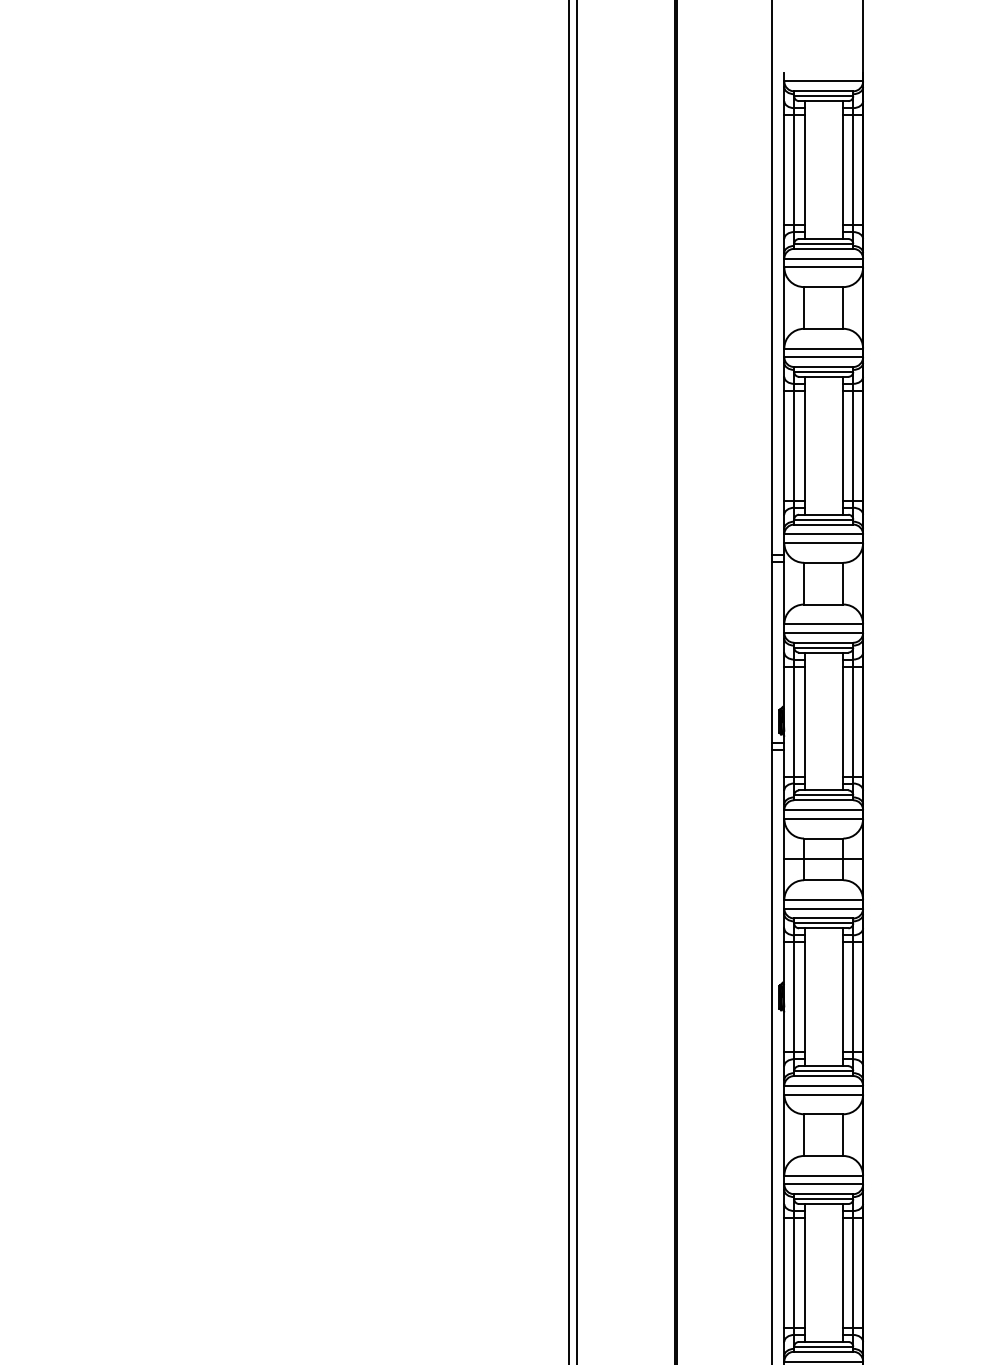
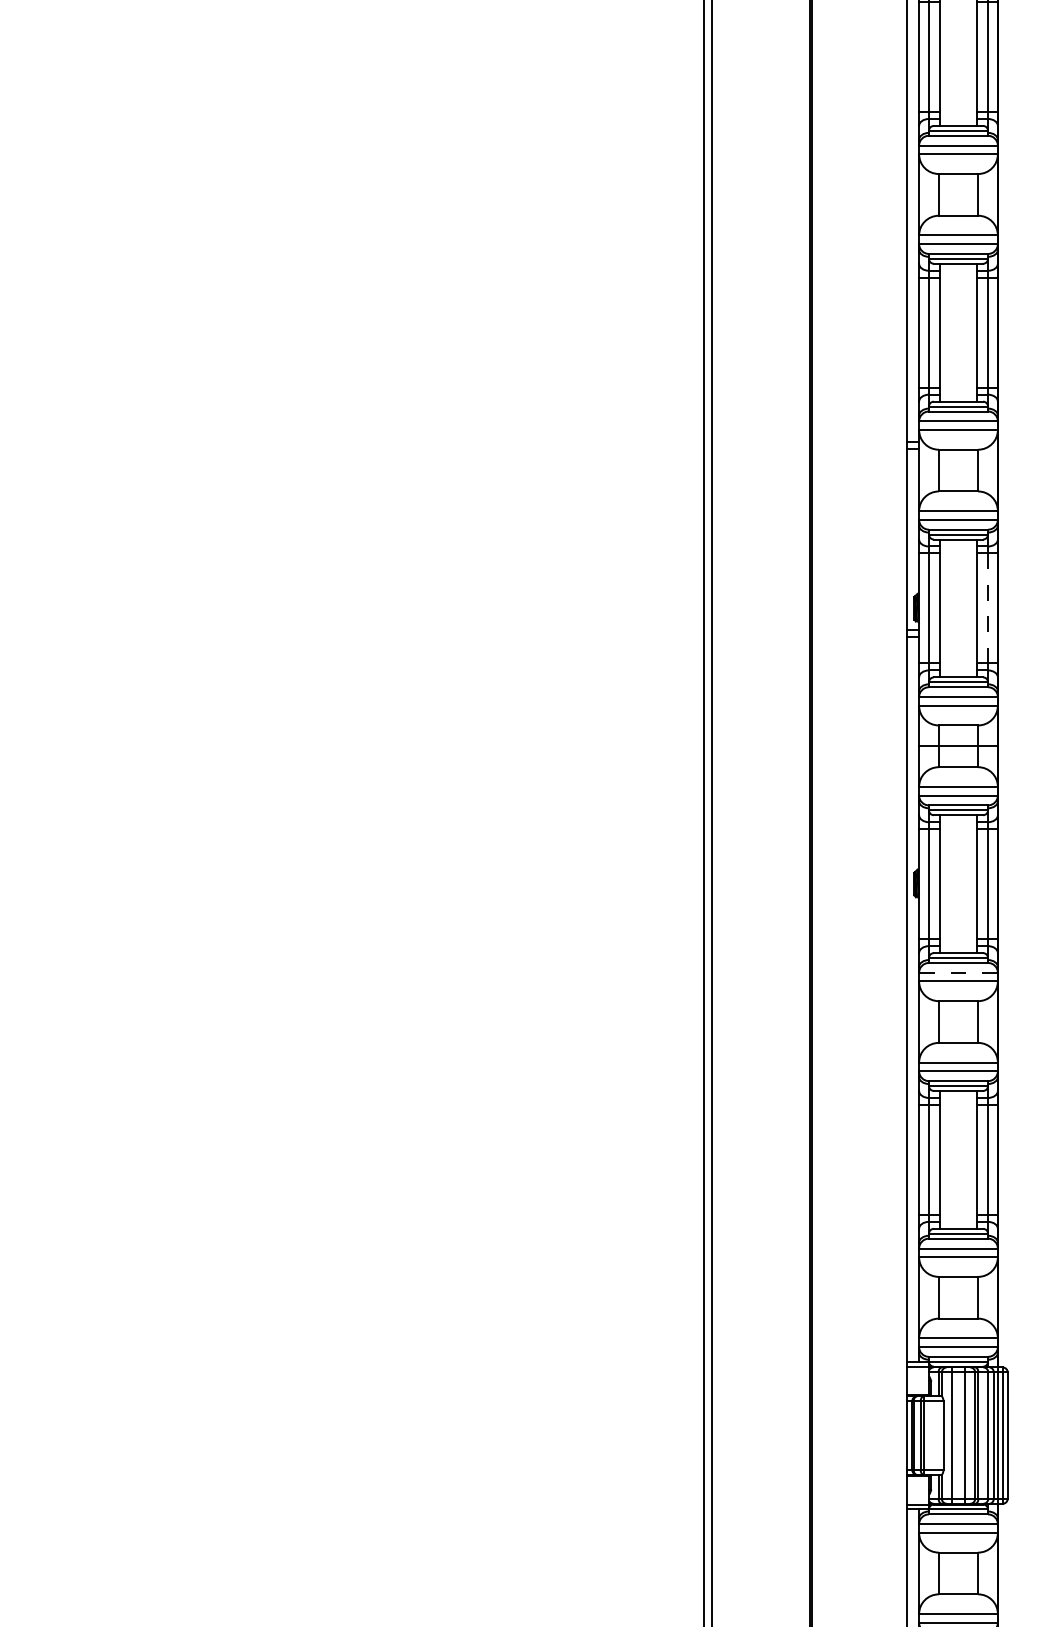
line: (853, 721) -> (988, 608), solid -> dashed
line: (823, 1085) -> (958, 972), solid -> dashed

